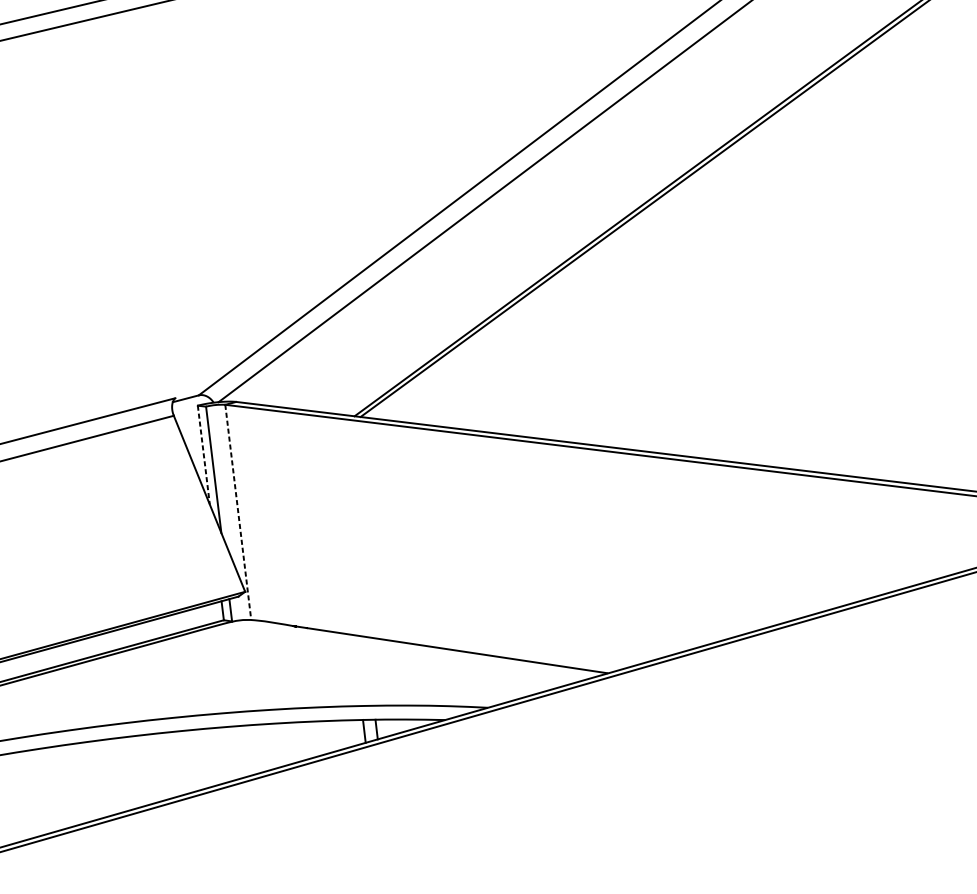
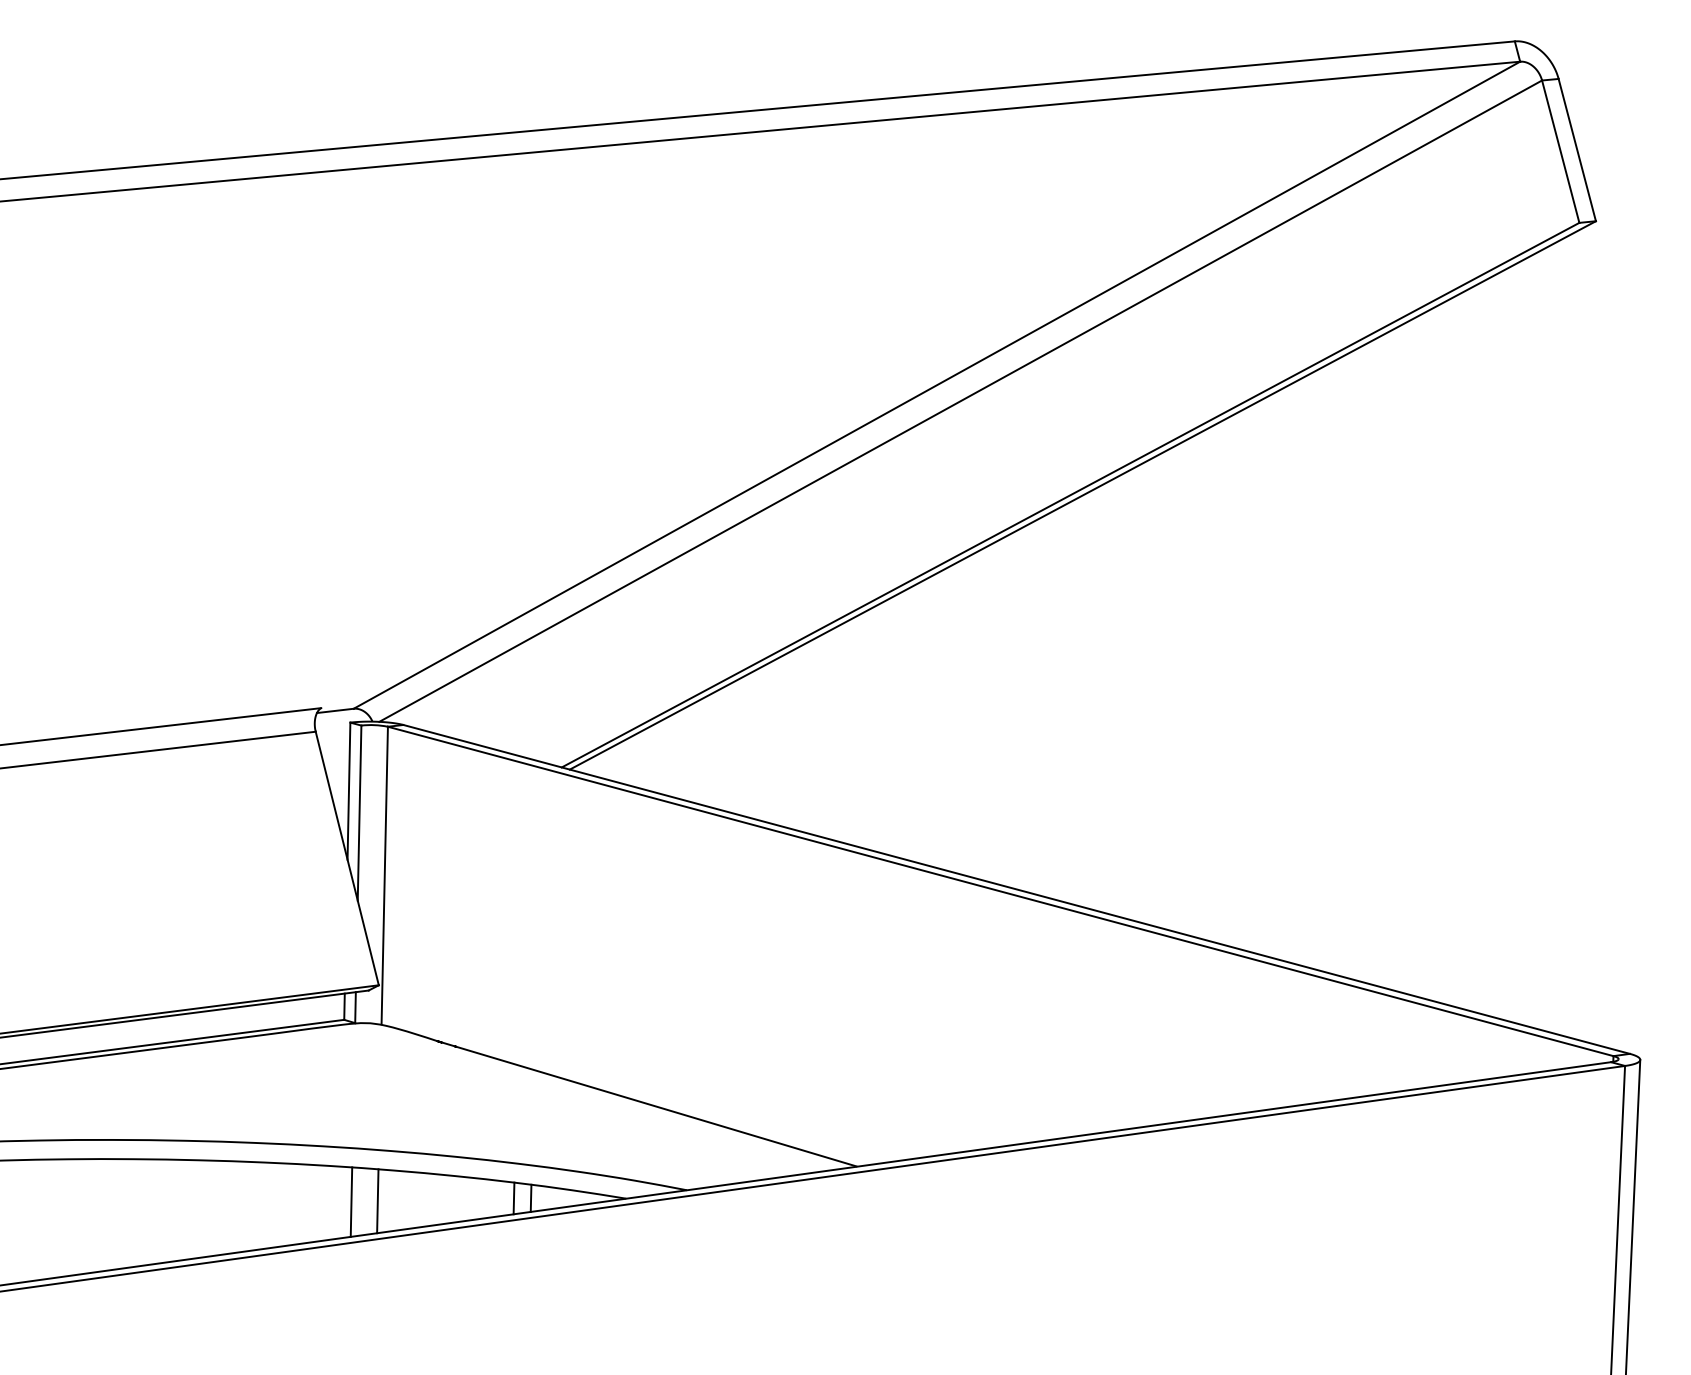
line: (203, 455) -> (348, 791), dashed -> solid
line: (238, 512) -> (384, 875), dashed -> solid
line: (266, 747) -> (377, 1201), added
line: (247, 750) -> (351, 1201), added

